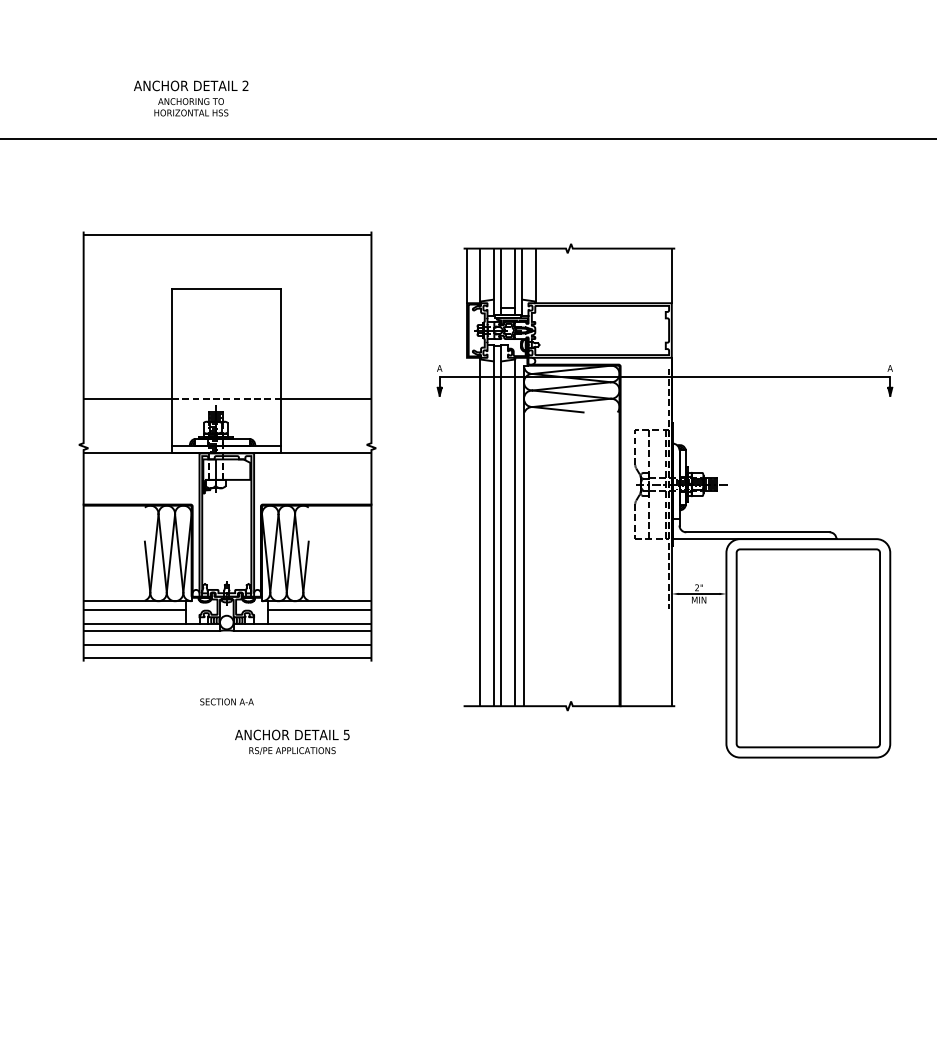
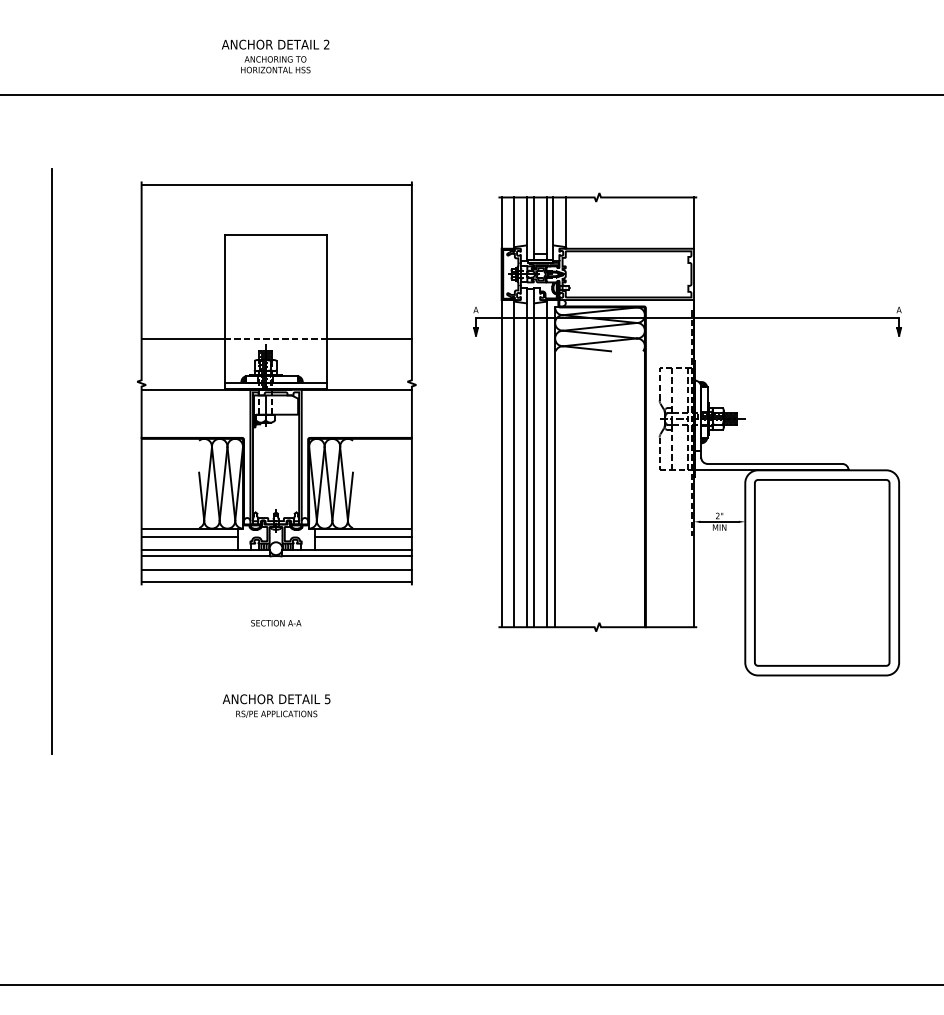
text: (191, 98) -> (275, 56), moved
line: (466, 531) -> (501, 463), added
text: (292, 741) -> (276, 705), moved

